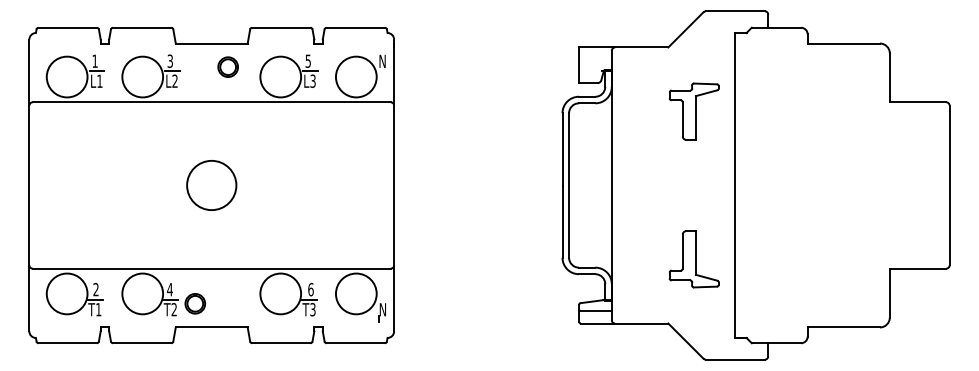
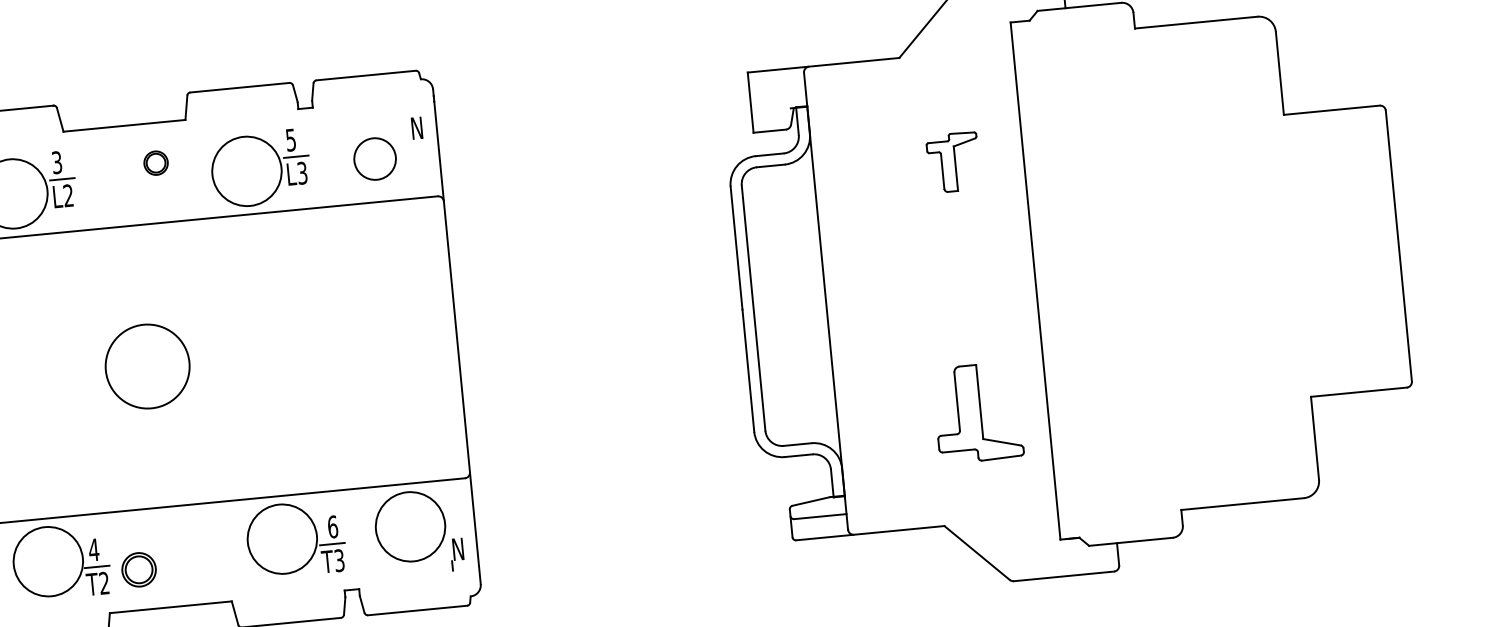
part: (227, 66) -> (154, 162), size x0.7
circle: (355, 76) -> (373, 158), size x0.6
part: (693, 111) -> (952, 162), size x0.6

